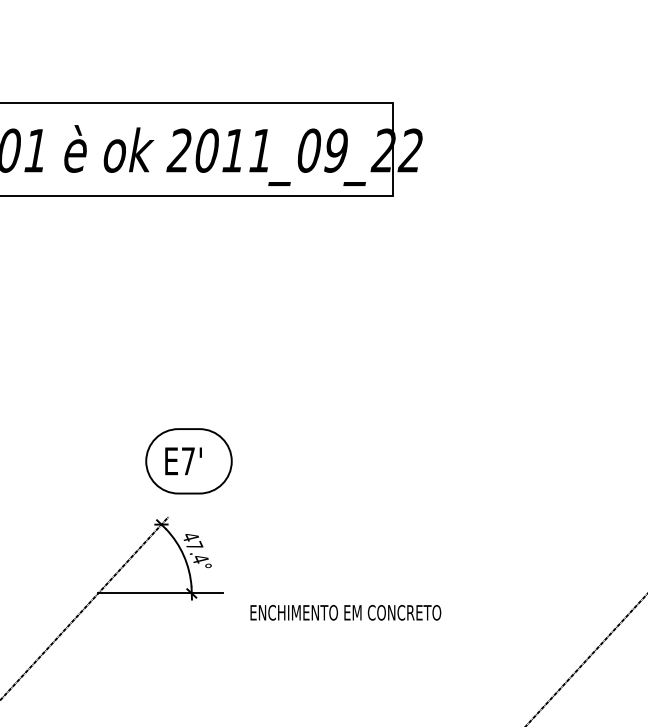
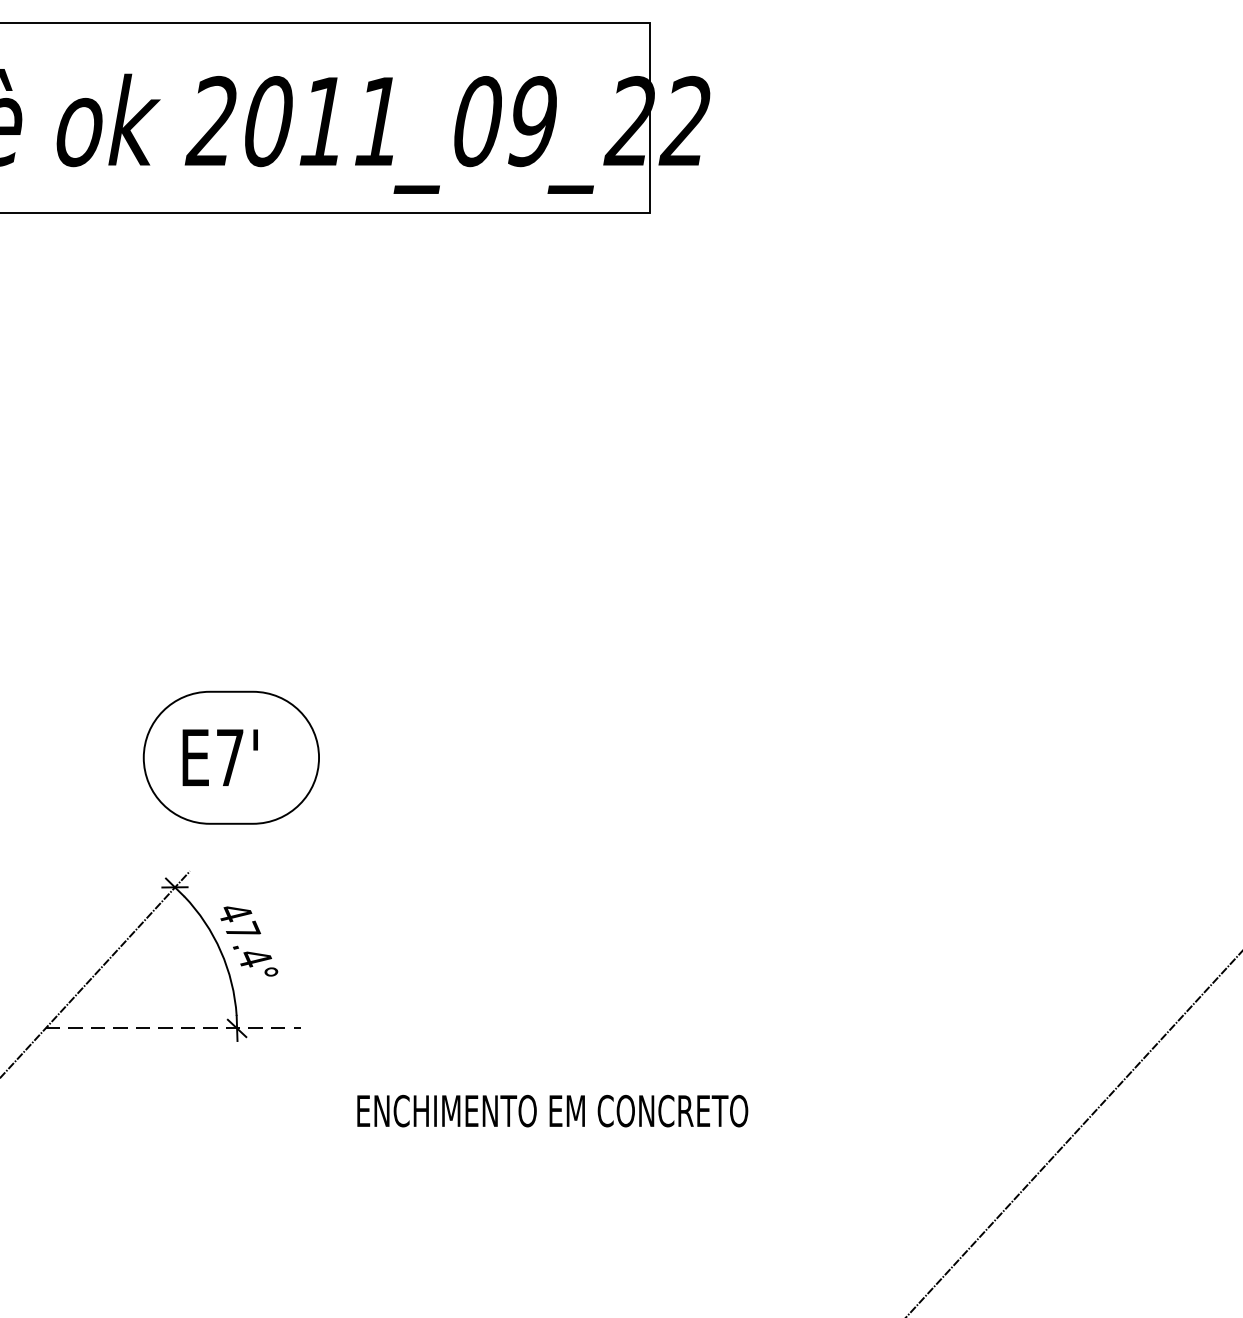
line: (161, 593) -> (175, 1028), solid -> dashed
text: (345, 612) -> (551, 1110), moved

